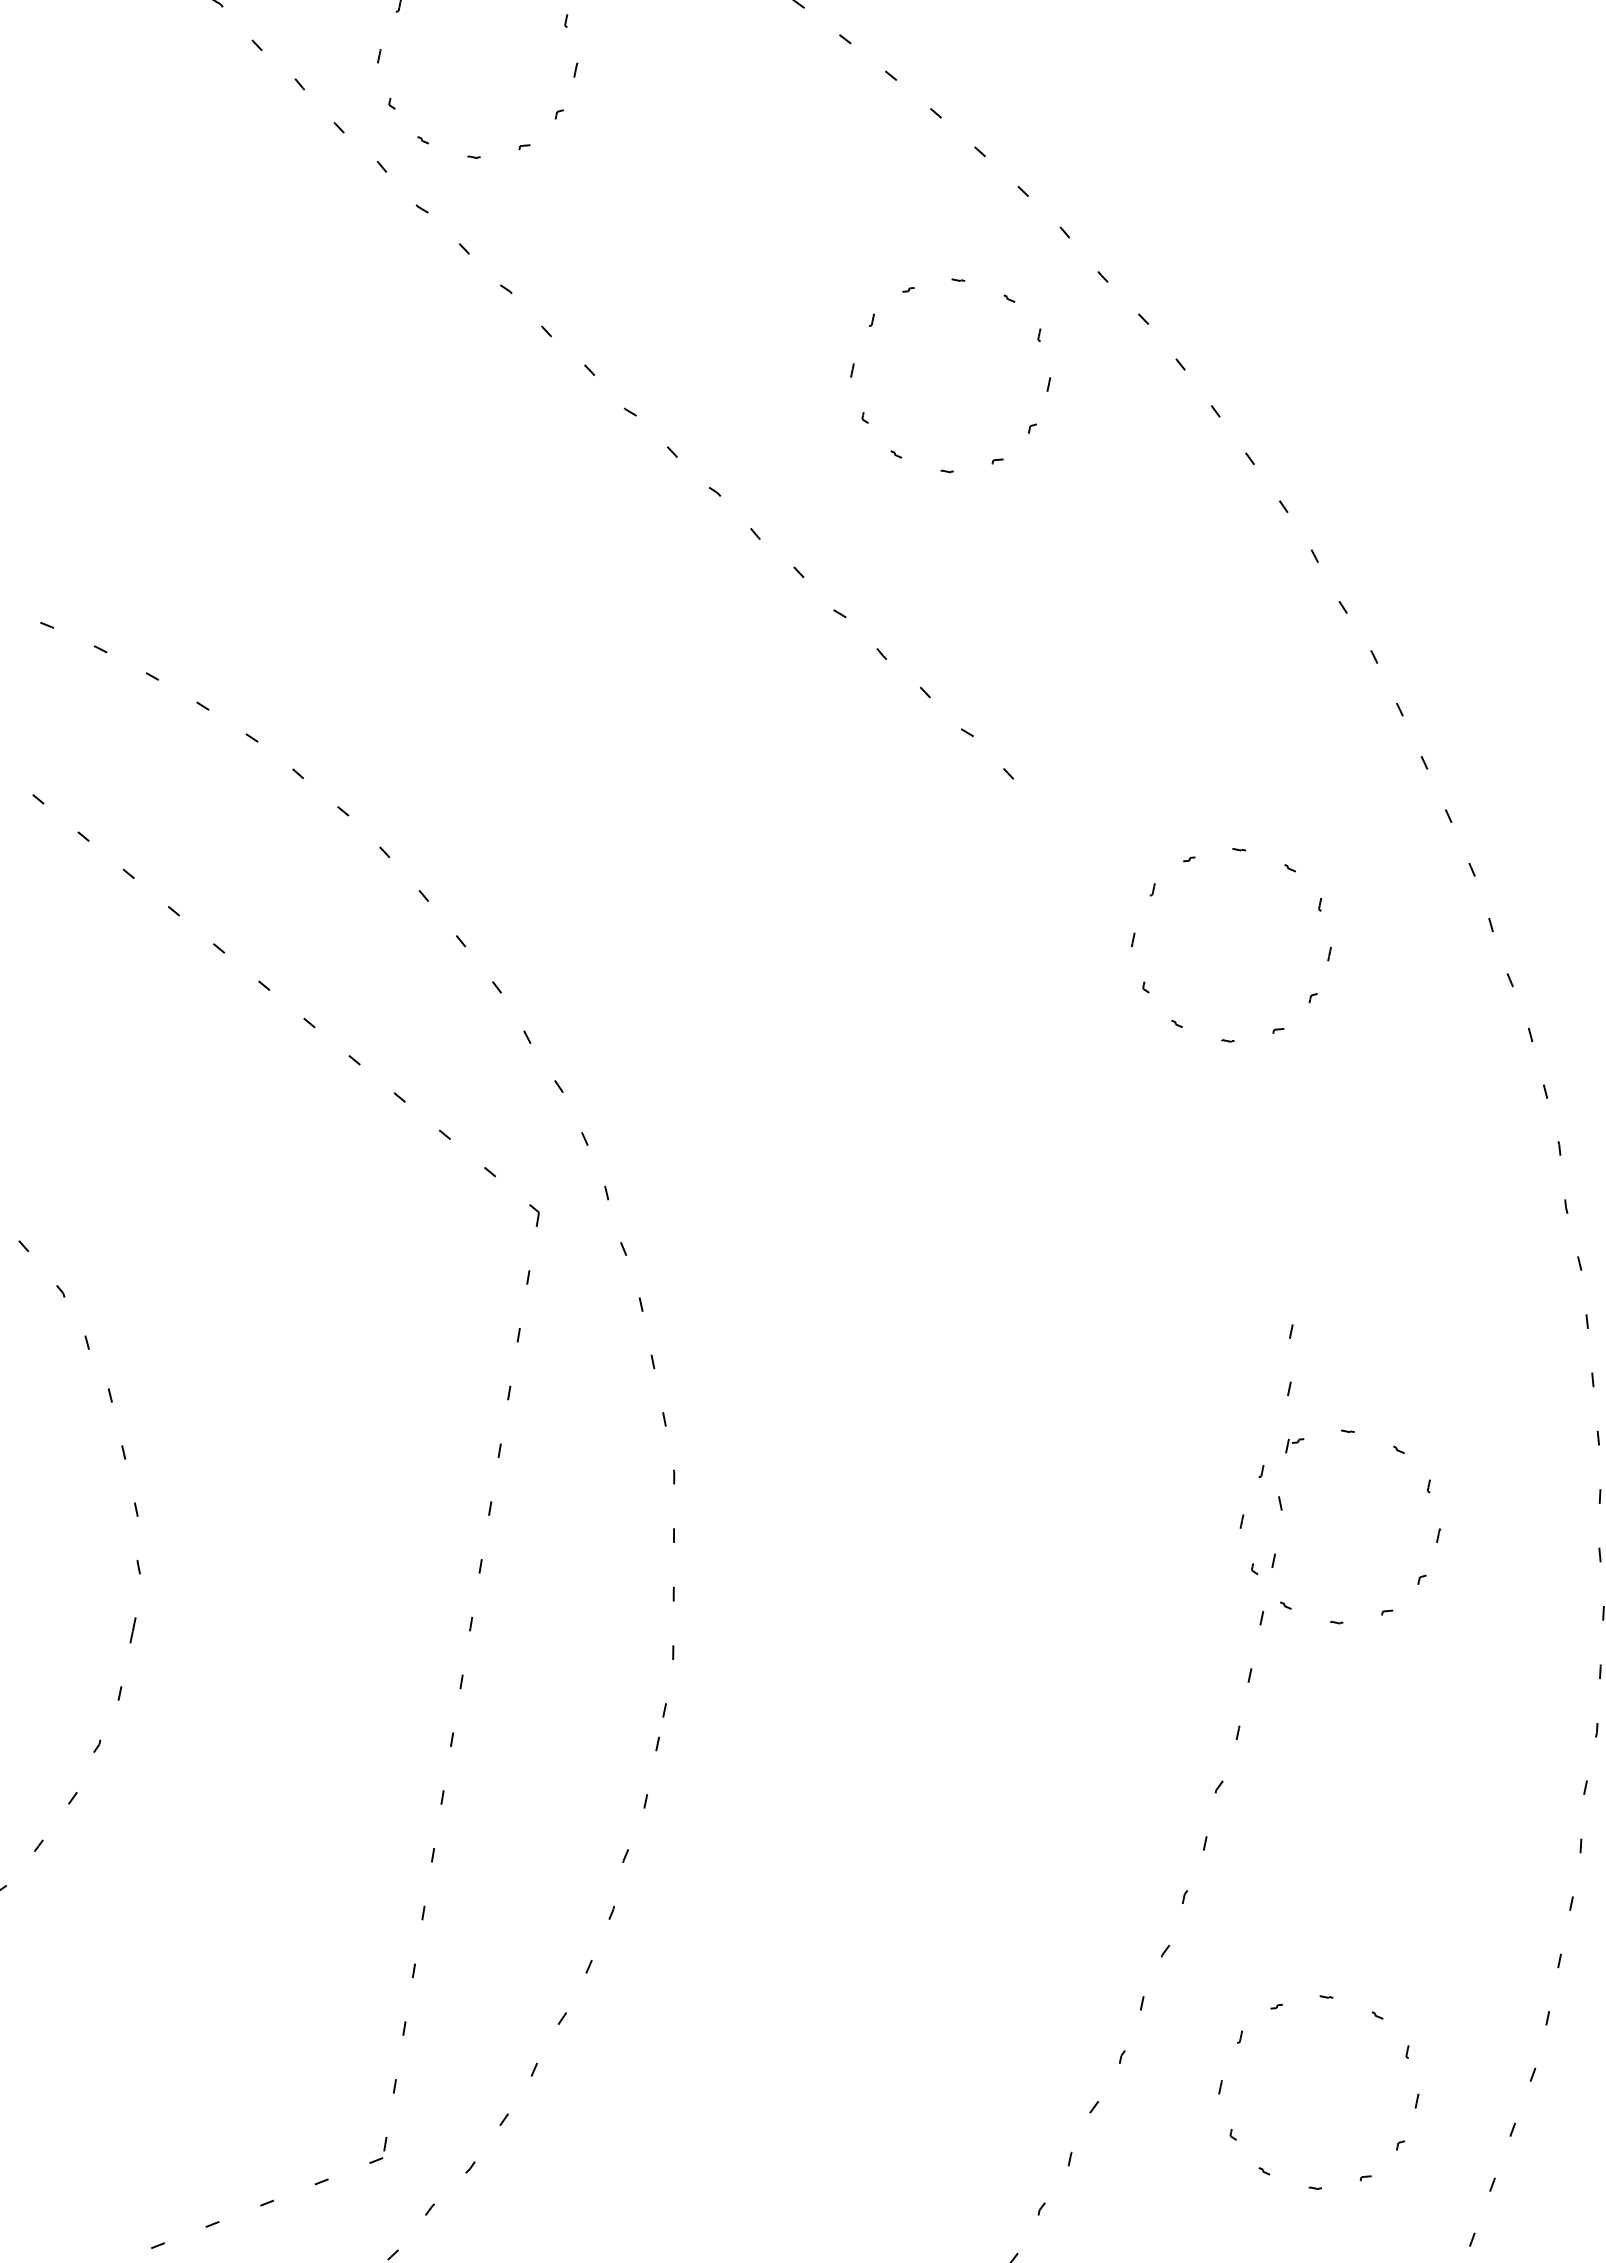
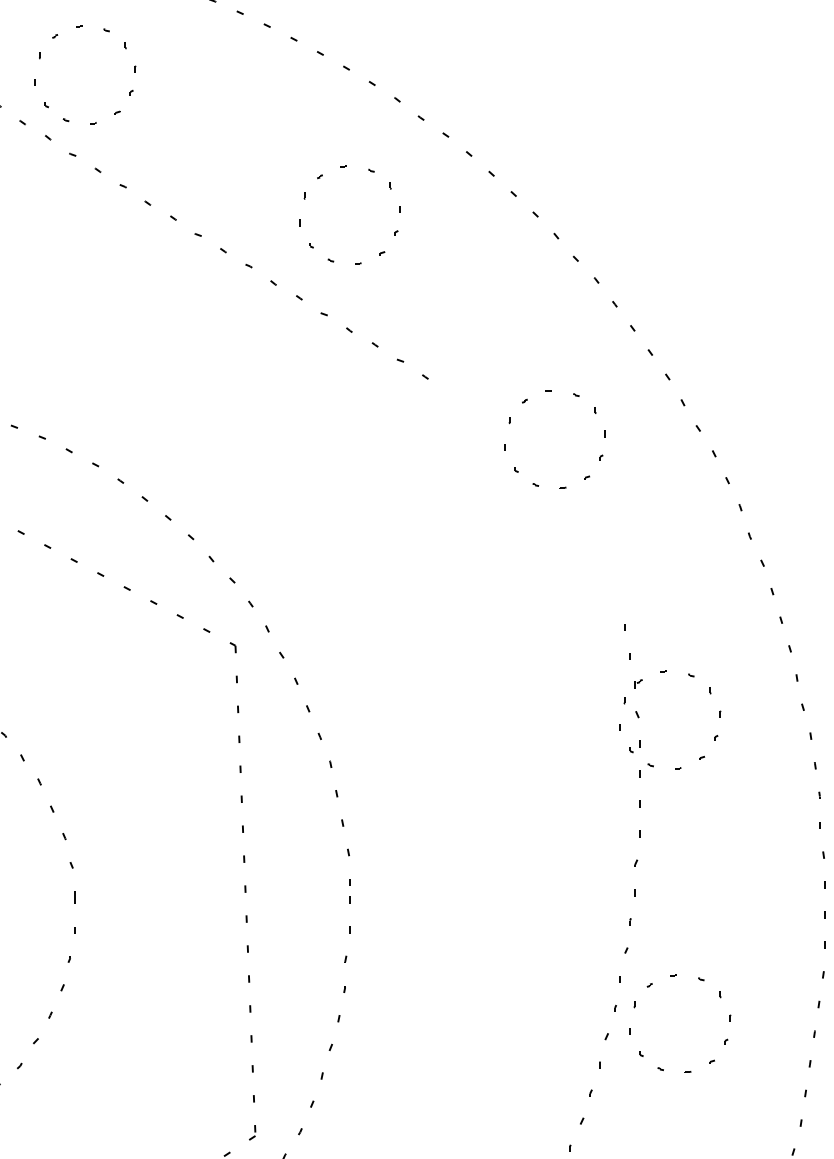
part: (908, 293) -> (320, 178), moved
part: (1405, 2057) -> (719, 997), moved

